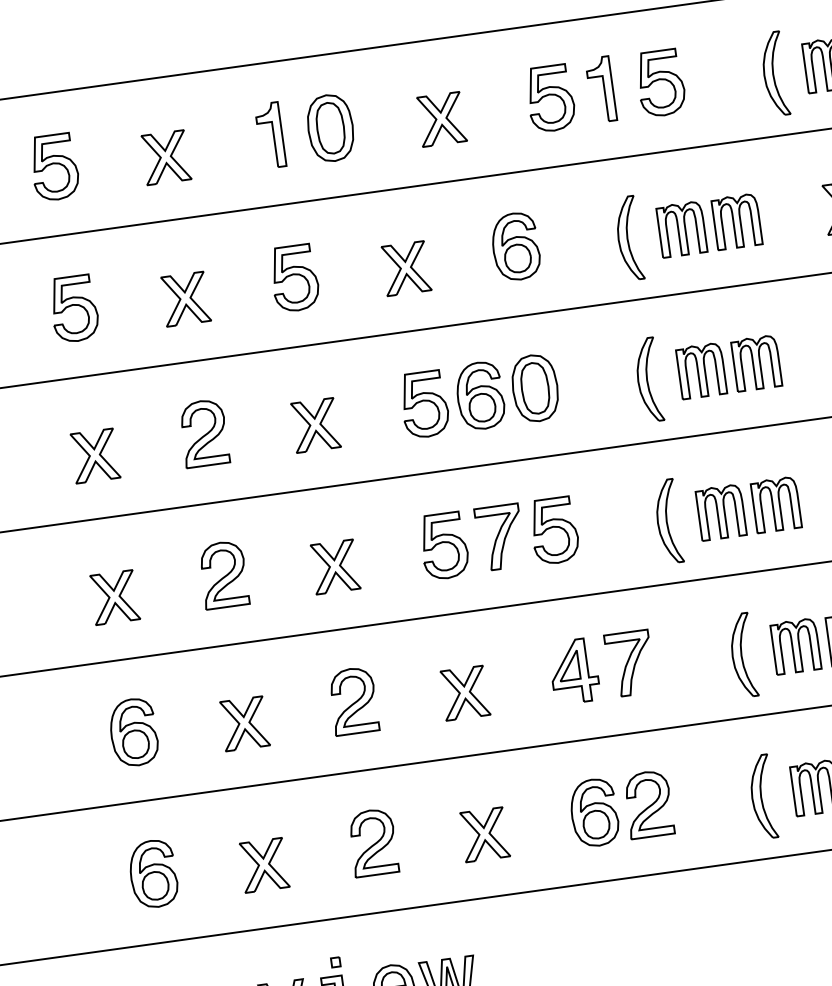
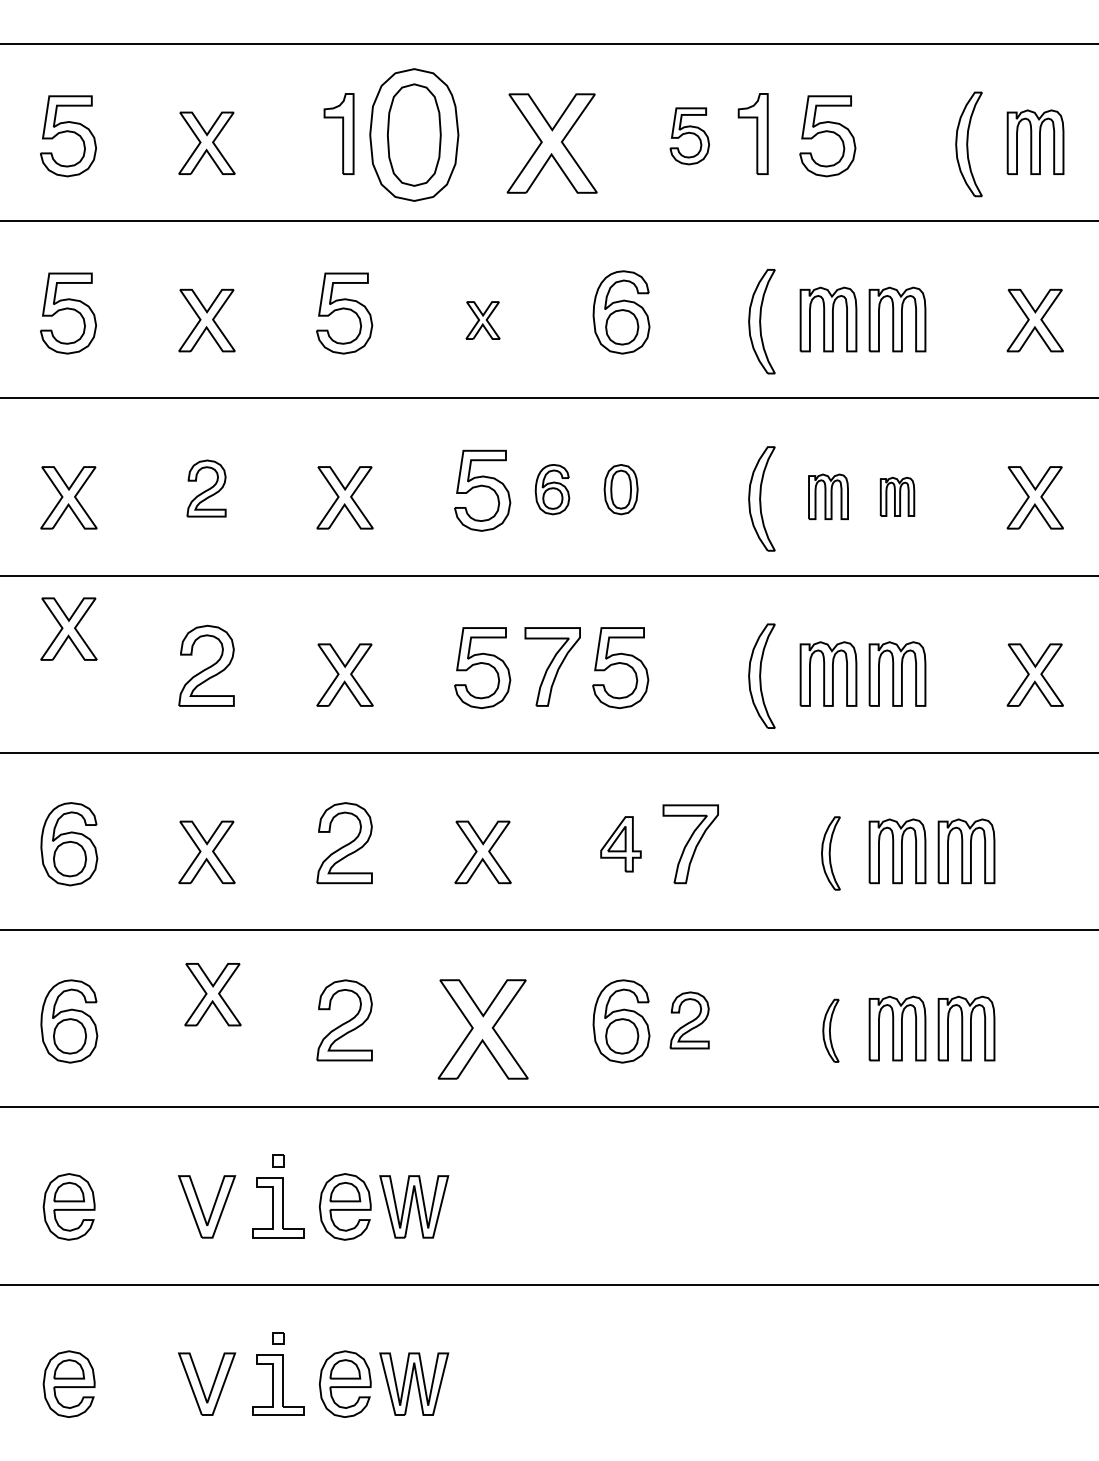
part: (550, 98) -> (689, 136), size x0.7
part: (441, 118) -> (551, 142), size x1.6
part: (330, 128) -> (413, 135), size x1.6
part: (405, 268) -> (482, 320), size x0.6
part: (756, 363) -> (897, 496), size x0.6
part: (701, 370) -> (828, 496), size x0.7
part: (534, 388) -> (620, 489), size x0.6
part: (480, 395) -> (552, 489), size x0.6
part: (203, 433) -> (206, 488), size x0.7
part: (114, 597) -> (68, 628), moved
part: (742, 655) -> (830, 853), size x0.7
part: (573, 671) -> (620, 844), size x0.7
part: (762, 796) -> (830, 1030), size x0.6
part: (648, 804) -> (689, 1020), size x0.7
part: (484, 834) -> (482, 1029), size x1.6
part: (263, 865) -> (212, 994), moved

